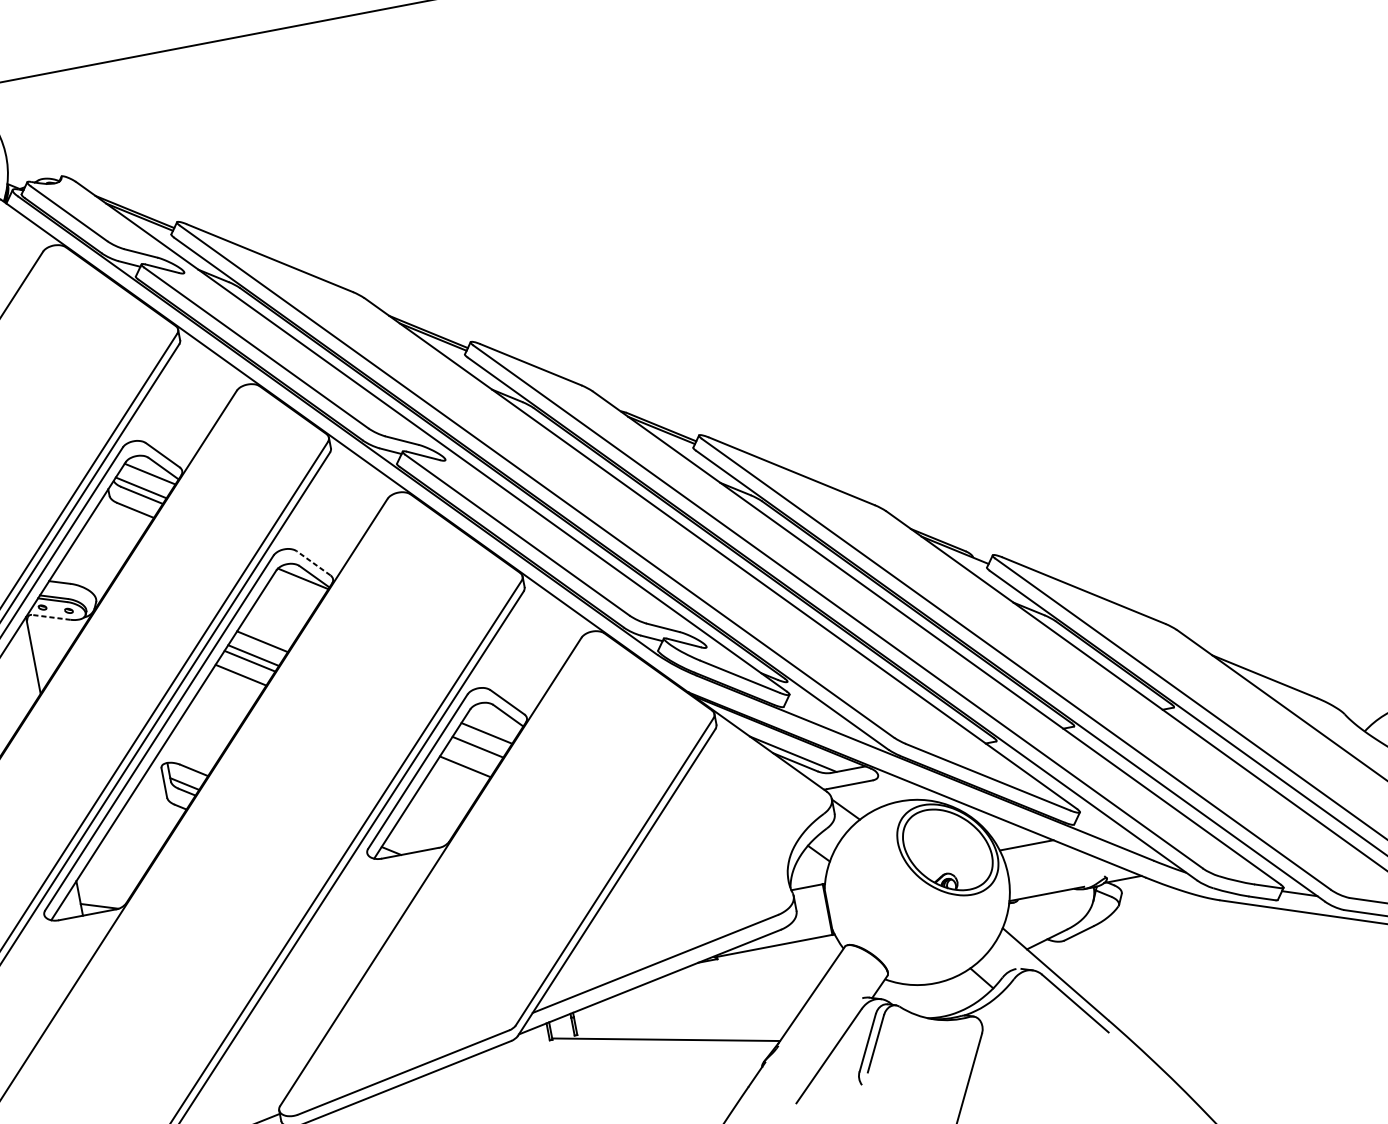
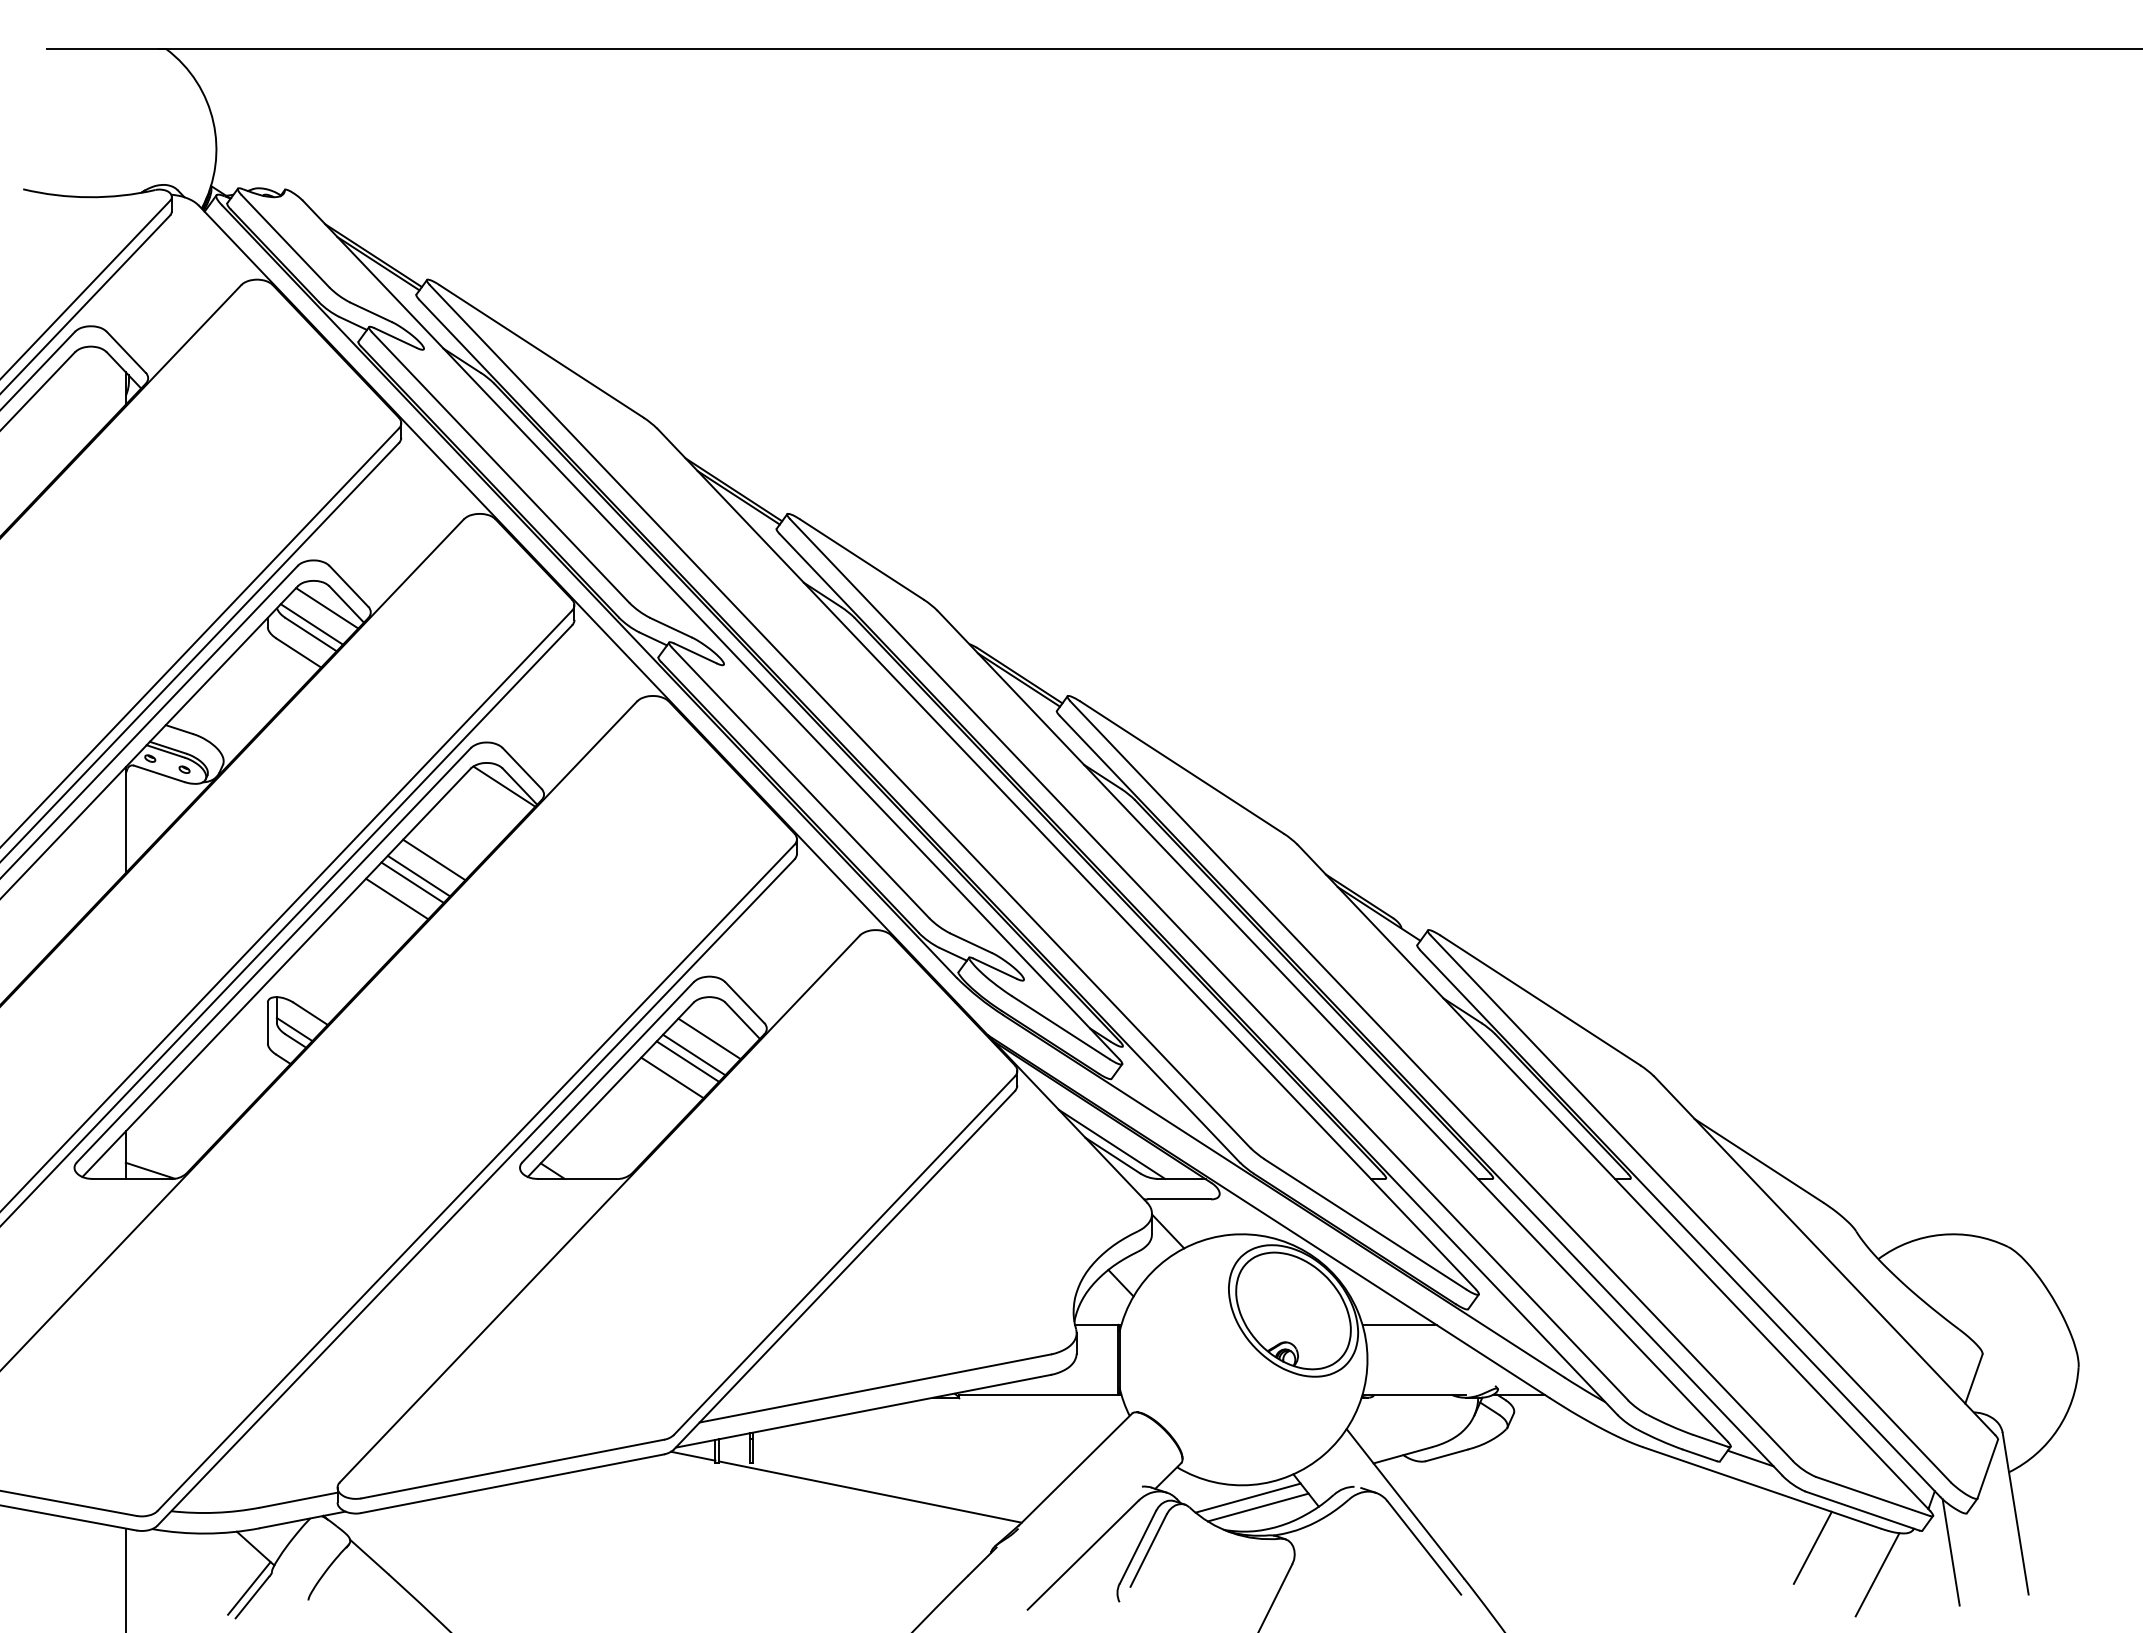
line: (313, 563) -> (521, 768), dashed -> solid
line: (50, 617) -> (158, 773), dashed -> solid
line: (473, 752) -> (687, 1061), added
line: (1356, 949) -> (1812, 1547), added
line: (940, 991) -> (1247, 1497), added
line: (948, 997) -> (1257, 1507), added
line: (532, 1037) -> (693, 1455), added

